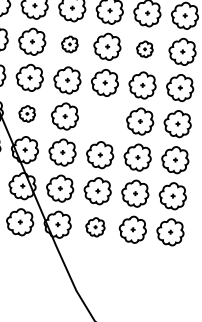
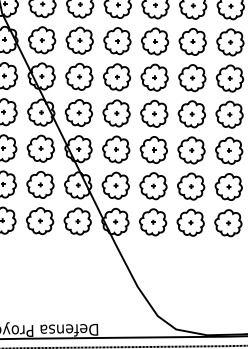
part: (69, 44) -> (117, 41), size x1.67
part: (144, 48) -> (192, 41), size x1.67
part: (26, 113) -> (78, 112), size x1.67
part: (102, 118) -> (154, 113), added
part: (95, 227) -> (153, 222), size x1.43

